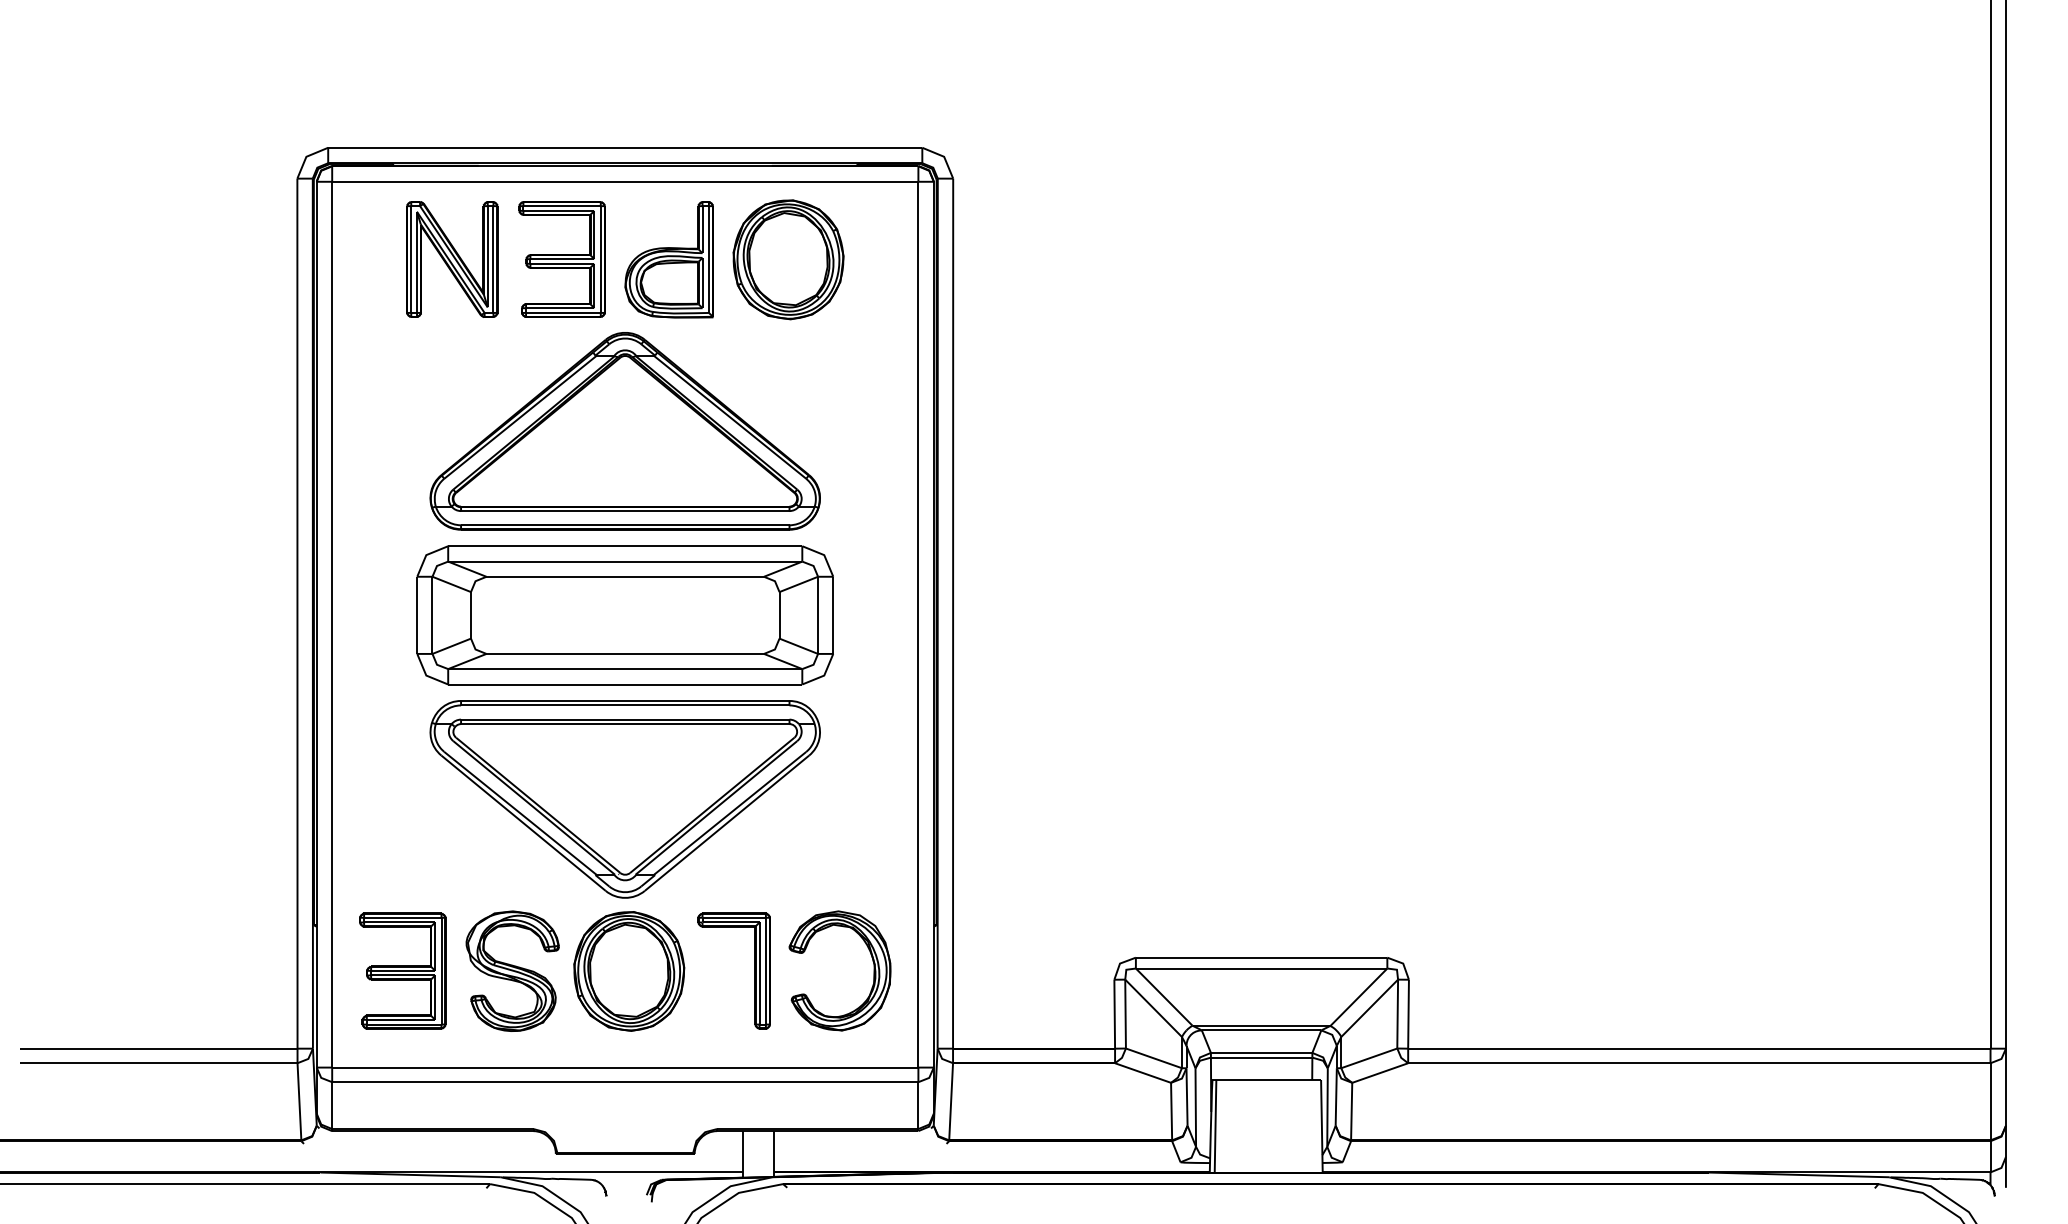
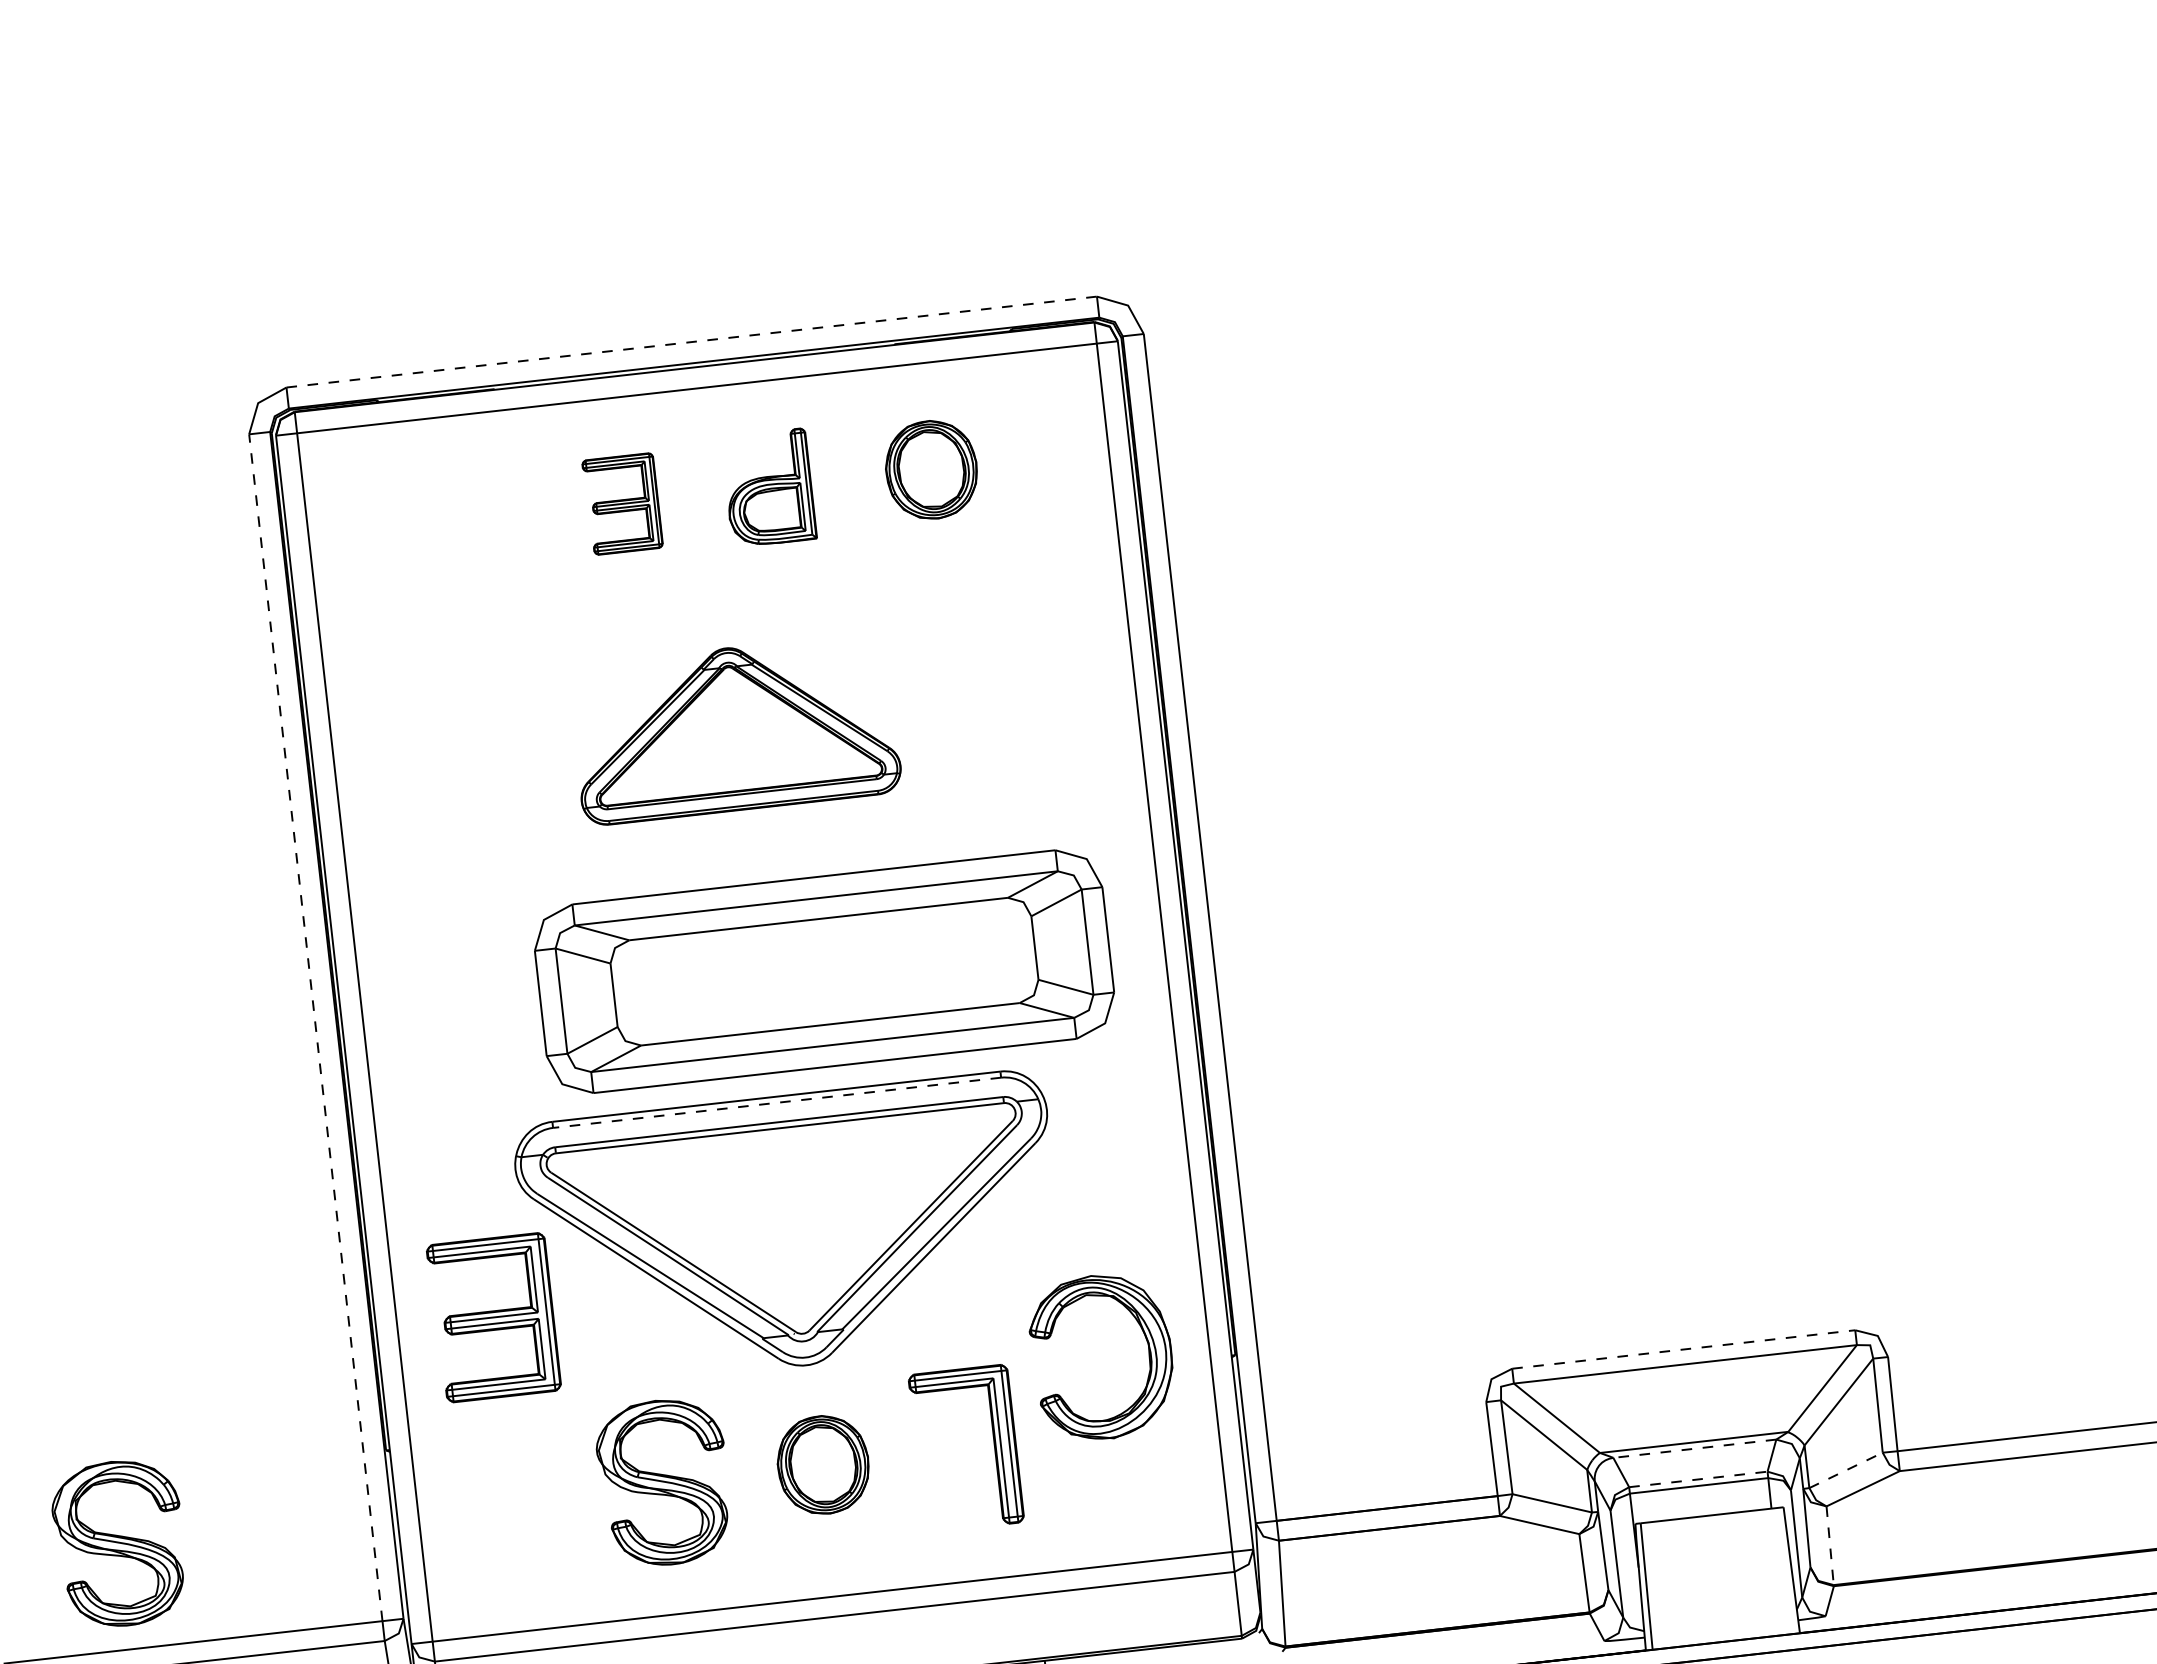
line: (625, 147) -> (692, 341), solid -> dashed
part: (452, 259) -> (473, 520), removed
part: (561, 259) -> (621, 504), size x0.6
part: (668, 259) -> (767, 487), size x0.7
part: (788, 259) -> (931, 469), size x0.6
part: (624, 431) -> (734, 729), size x0.6
line: (297, 613) -> (315, 1027), solid -> dashed
part: (624, 615) -> (823, 971), moved
line: (624, 705) -> (776, 1103), solid -> dashed
line: (1261, 957) -> (1683, 1349), solid -> dashed
part: (113, 970) -> (119, 1542), added
part: (402, 970) -> (493, 1317), moved
part: (873, 970) -> (1147, 1351), moved
part: (629, 971) -> (823, 1465), size x0.6
line: (1261, 1030) -> (1694, 1448), solid -> dashed
line: (1261, 1052) -> (1698, 1478), solid -> dashed
line: (1369, 1058) -> (1846, 1470), solid -> dashed
line: (1351, 1111) -> (1829, 1545), solid -> dashed

